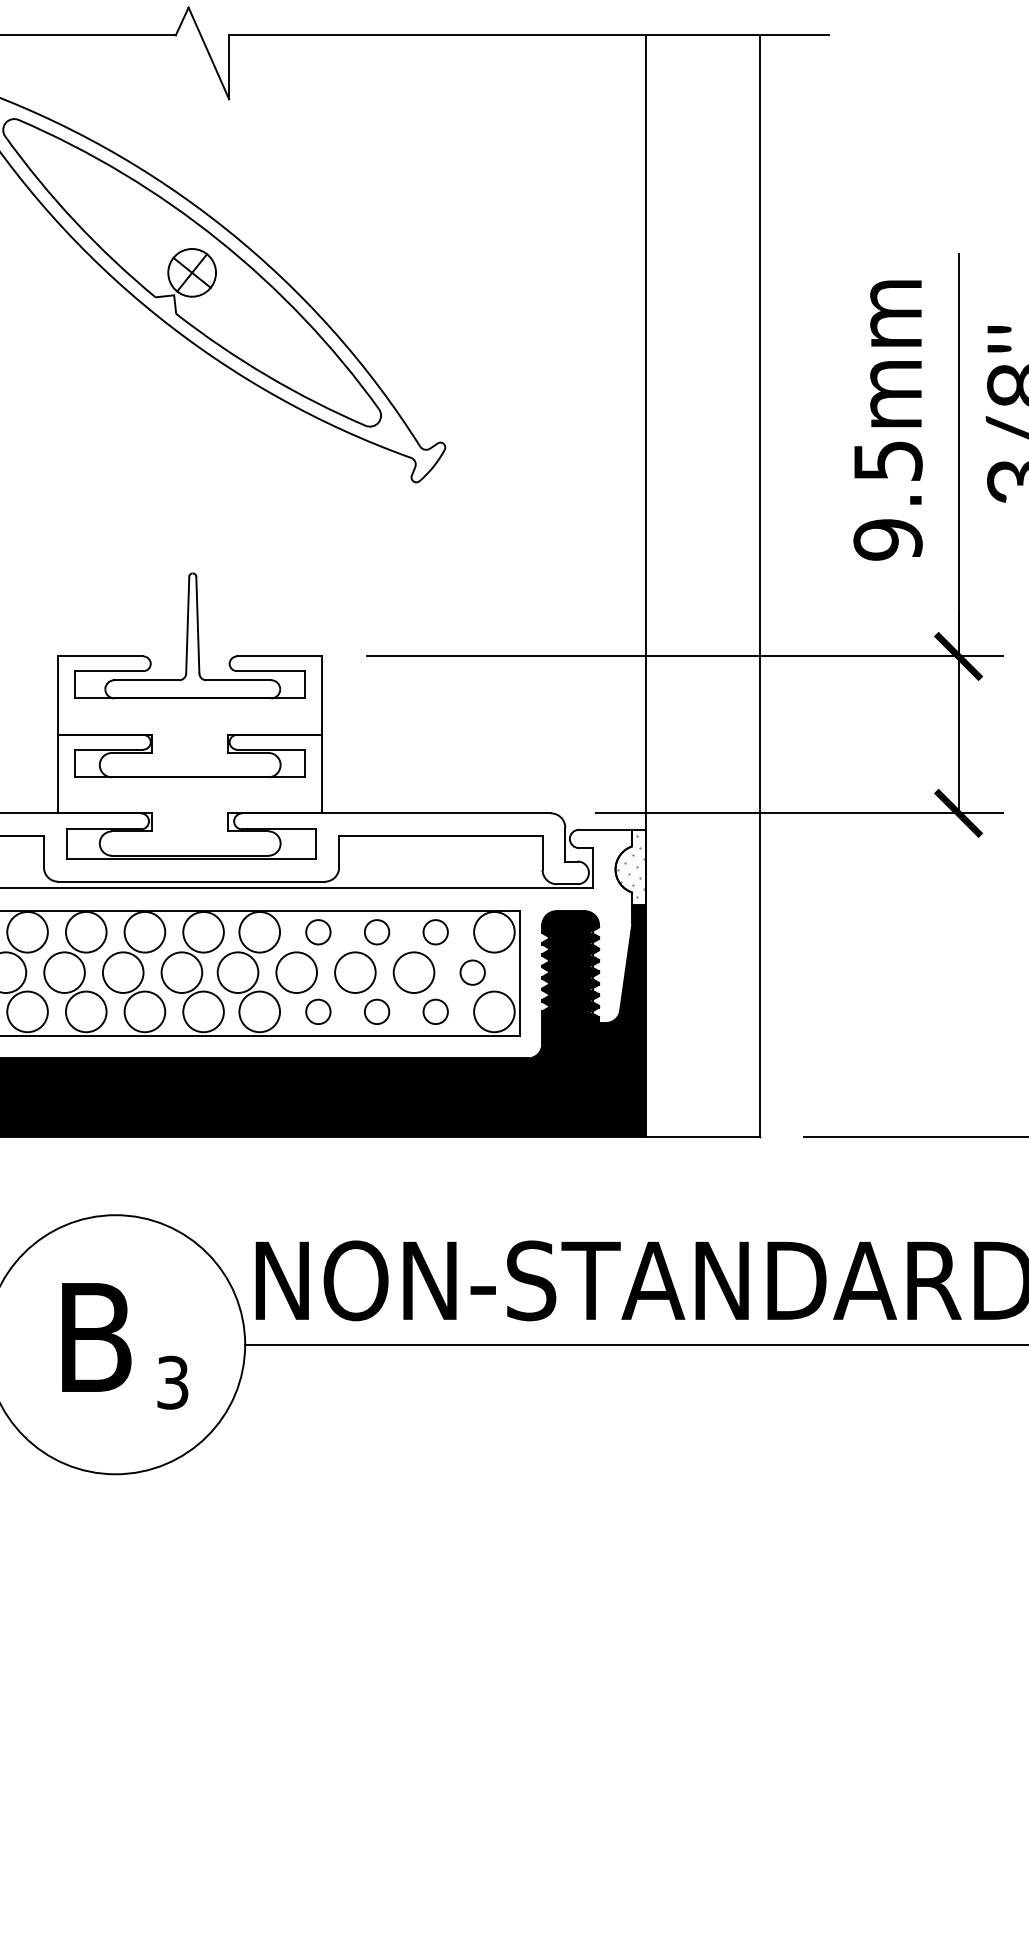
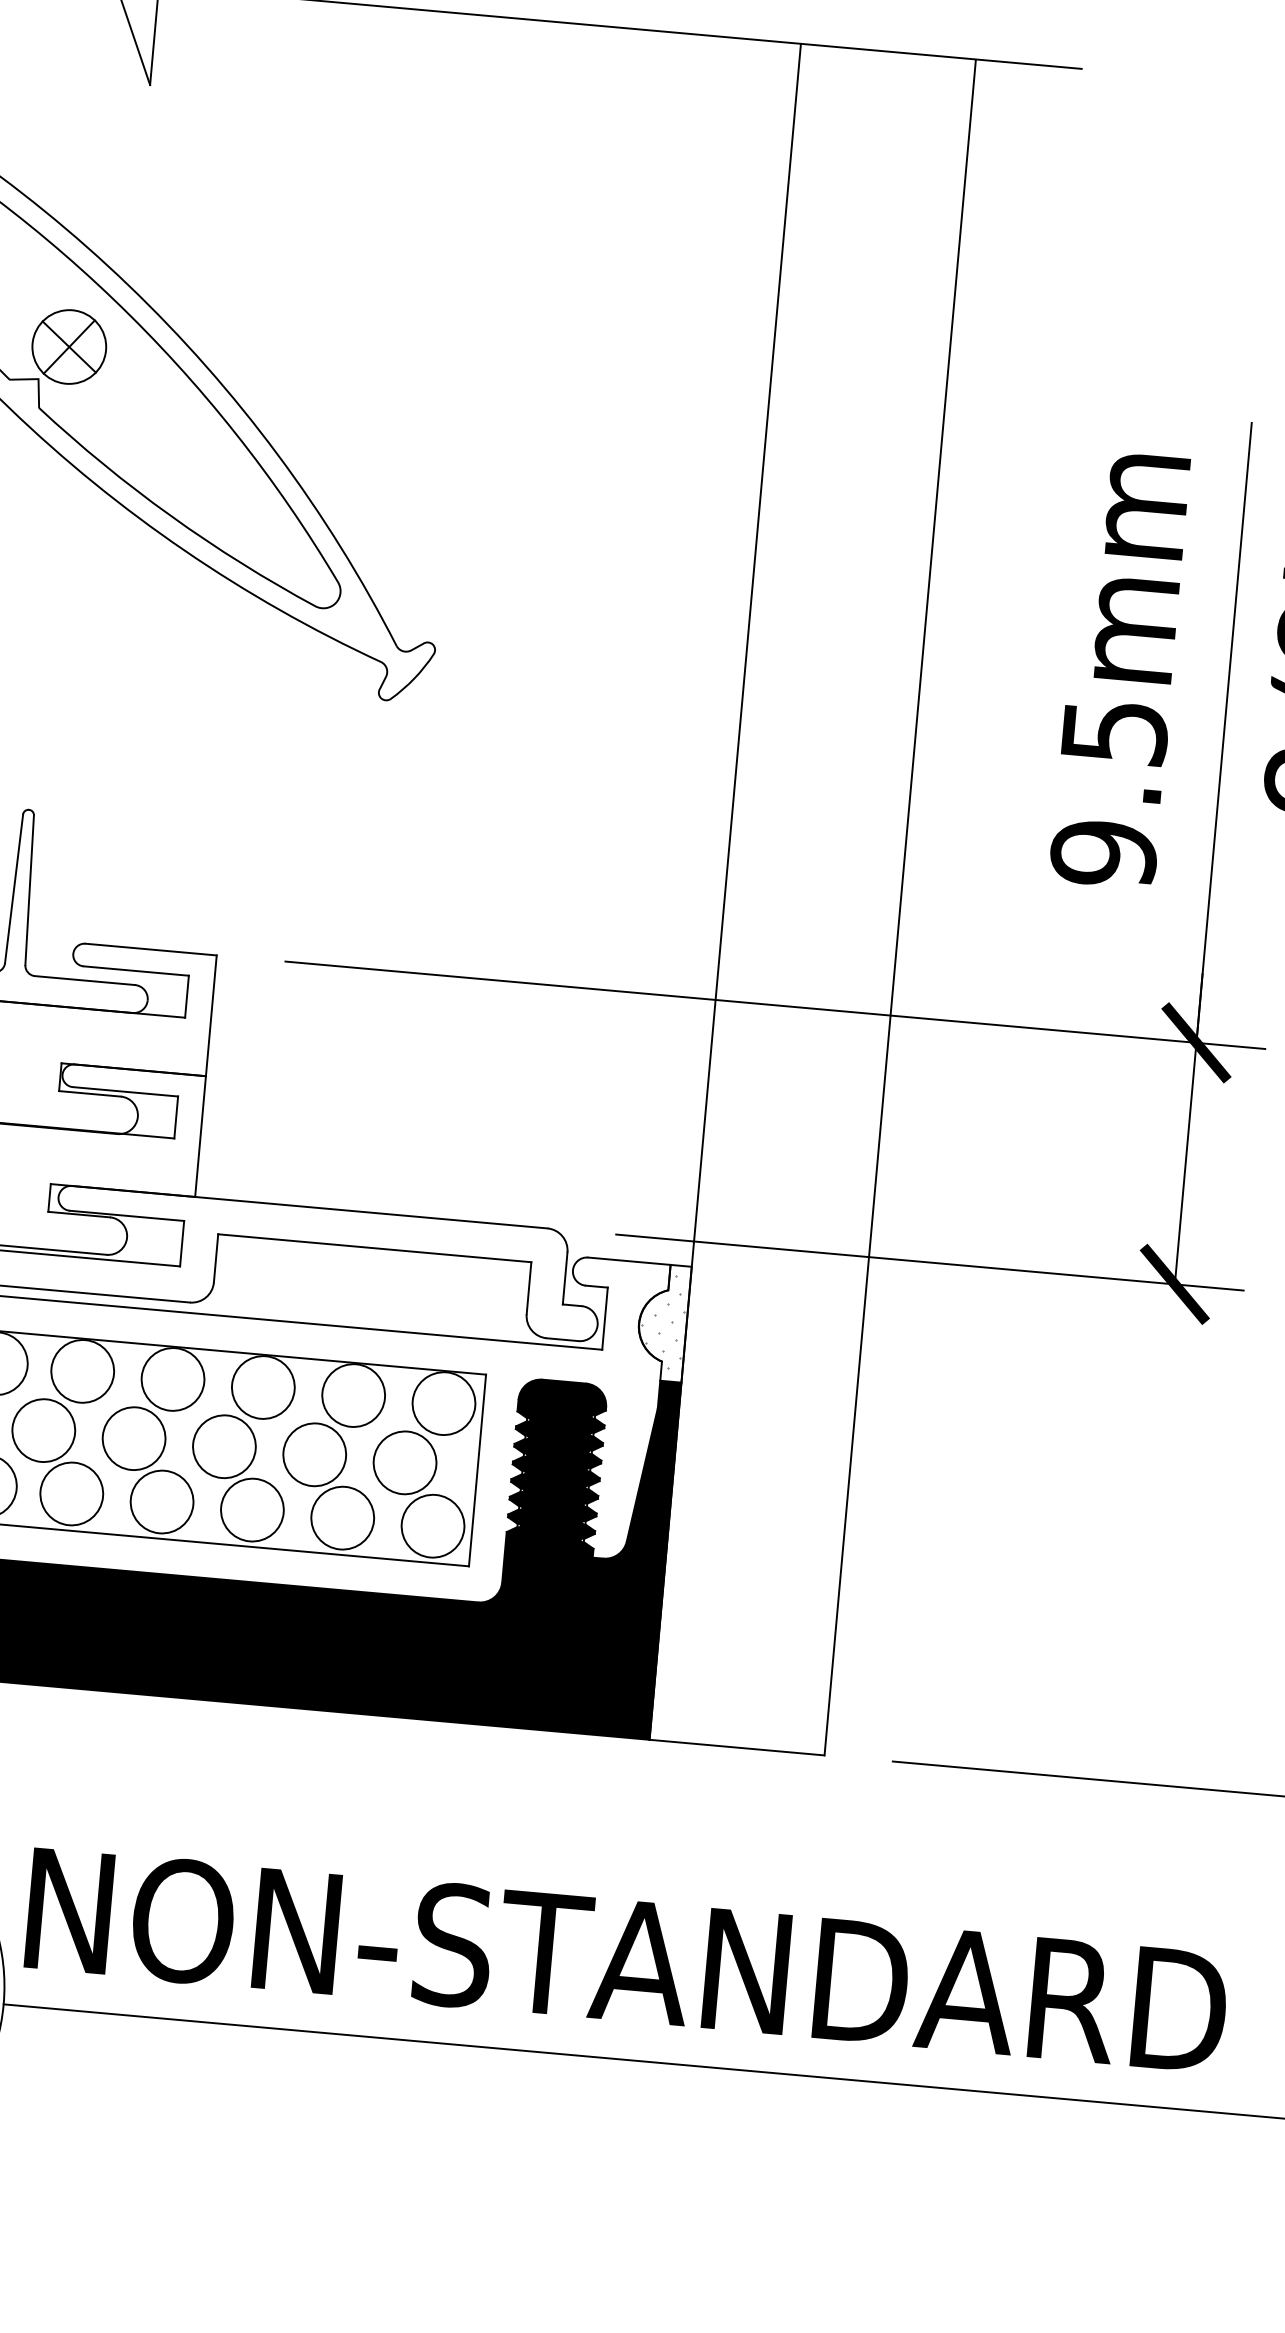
circle: (318, 931) -> (173, 1378), size x1.67
circle: (376, 931) -> (262, 1386), size x1.67
circle: (435, 931) -> (353, 1394), size x1.67
circle: (472, 972) -> (404, 1462), size x1.67
circle: (318, 1011) -> (162, 1501), size x1.67
circle: (376, 1011) -> (251, 1509), size x1.67
circle: (435, 1011) -> (342, 1517), size x1.67

